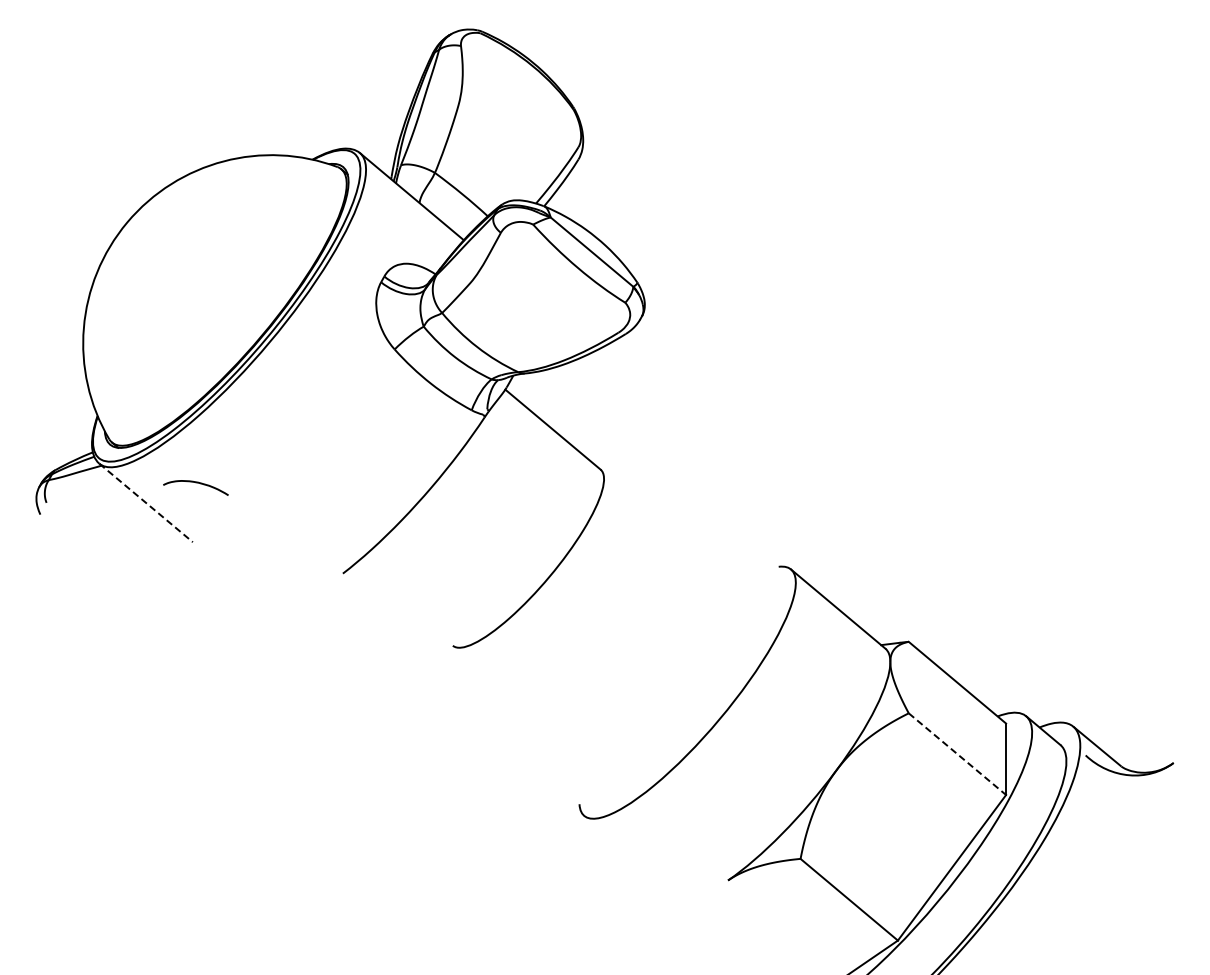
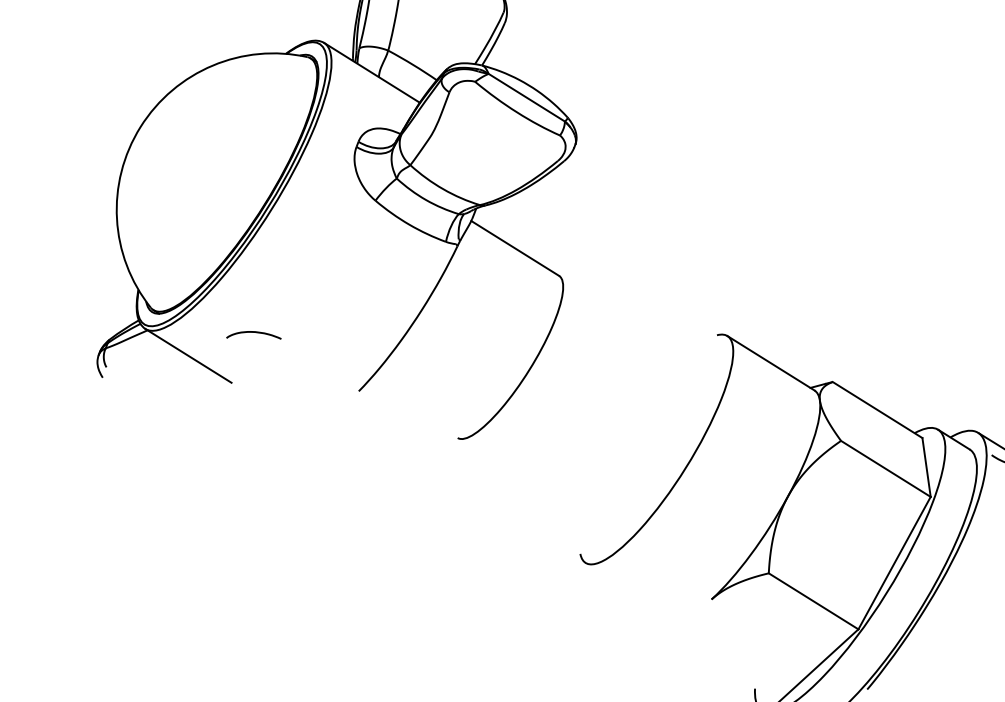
curve: (195, 483) -> (252, 333), moved
line: (146, 503) -> (188, 356), dashed -> solid
line: (957, 754) -> (885, 469), dashed -> solid

